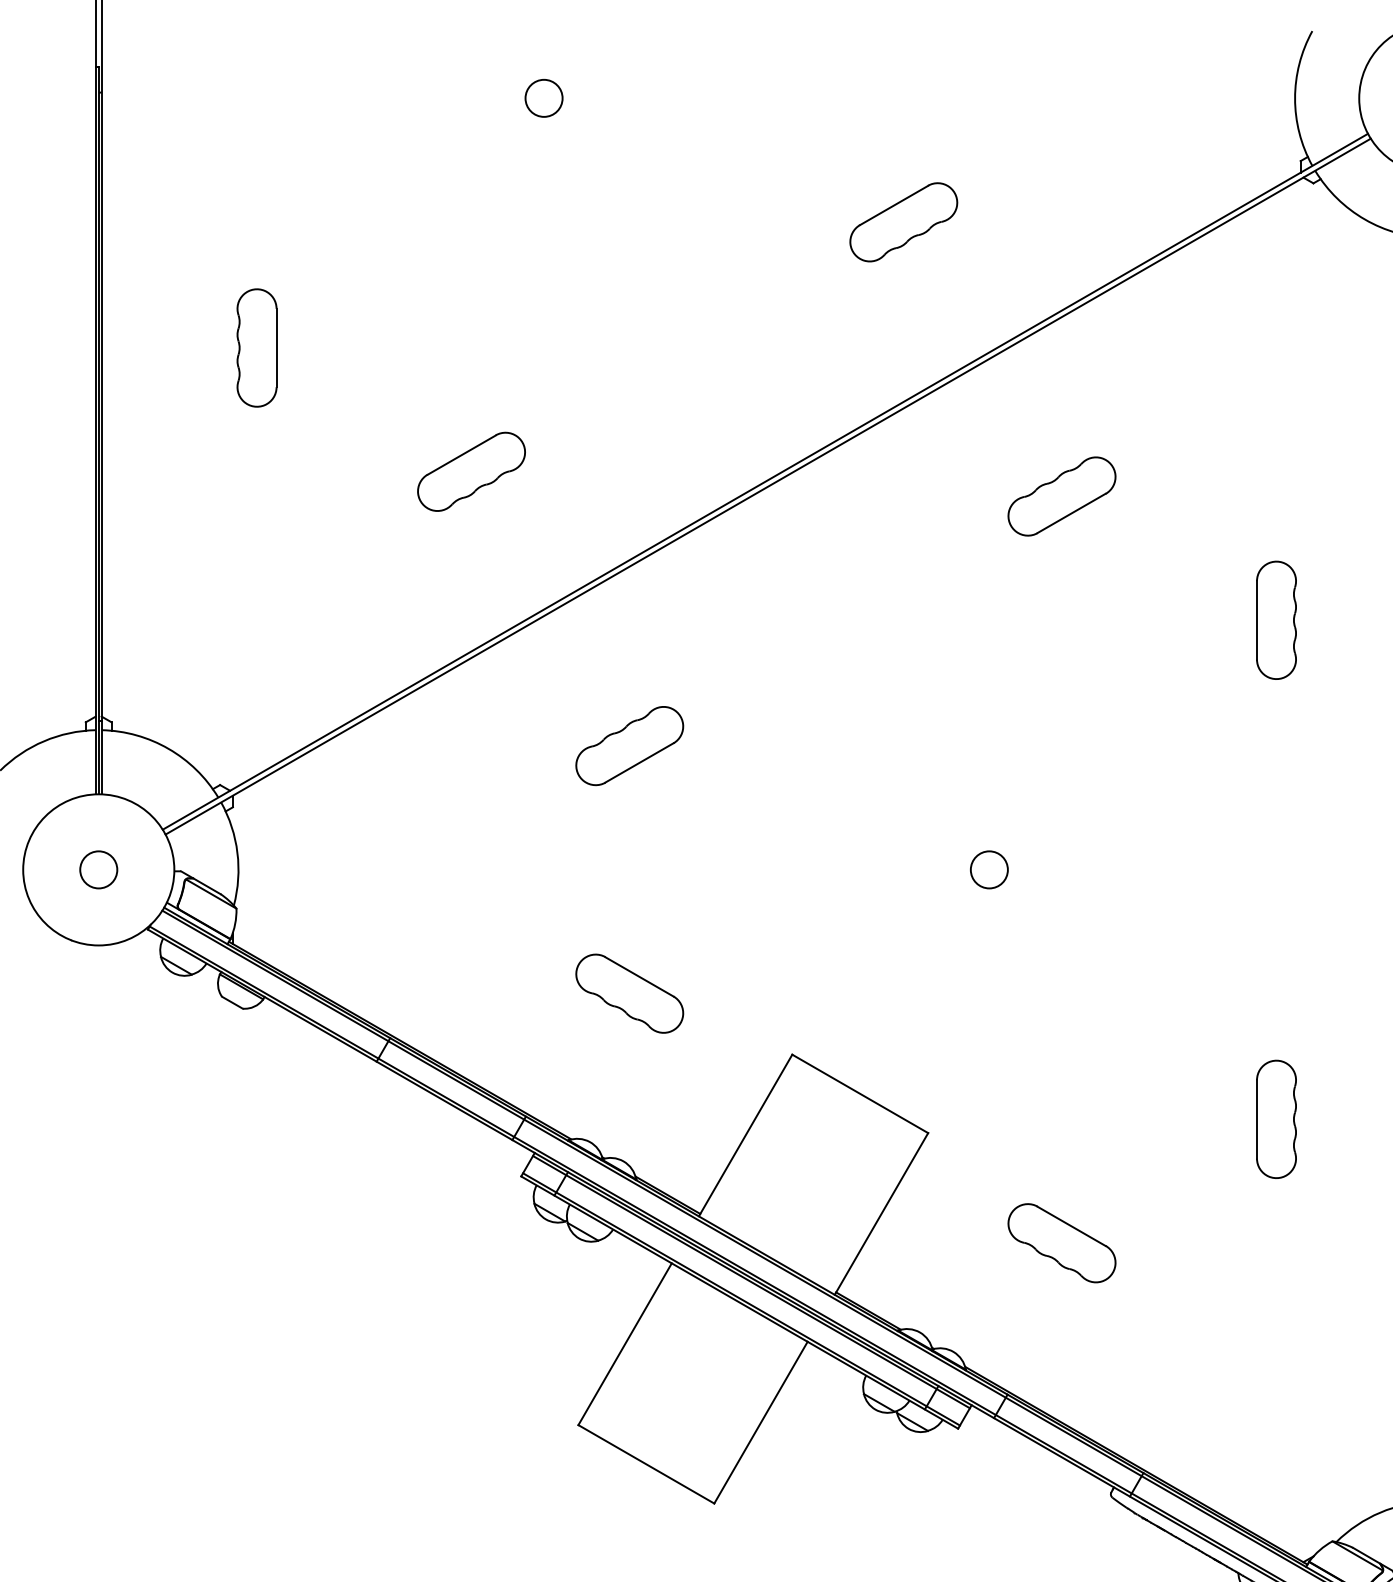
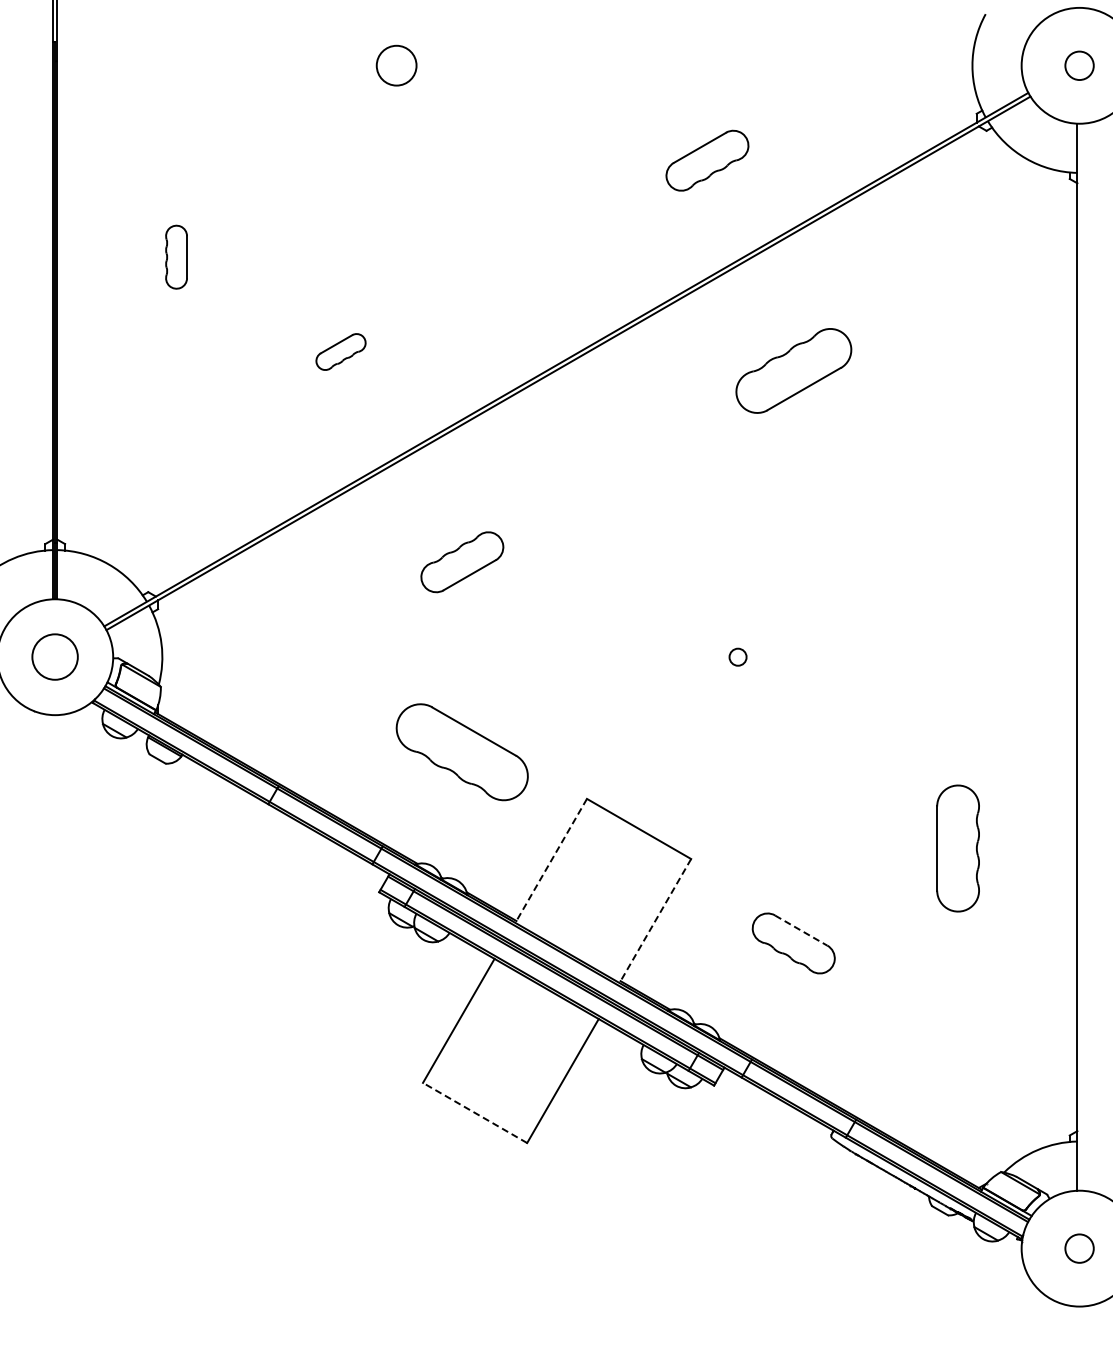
circle: (543, 98) -> (396, 65), size x1.4
part: (903, 222) -> (707, 160), moved
part: (256, 348) -> (176, 257), size x0.7
part: (470, 471) -> (340, 351), size x0.6
part: (1061, 495) -> (793, 370), size x1.4
part: (1276, 619) -> (958, 465), removed
circle: (99, 870) -> (55, 657), size x1.6
circle: (988, 870) -> (737, 657), size x0.6
part: (629, 992) -> (462, 751), size x1.6
part: (1276, 1119) -> (958, 848), size x1.4
line: (746, 1135) -> (551, 860), solid -> dashed
line: (881, 1214) -> (655, 921), solid -> dashed
line: (1072, 1226) -> (801, 930), solid -> dashed
line: (645, 1463) -> (474, 1112), solid -> dashed

